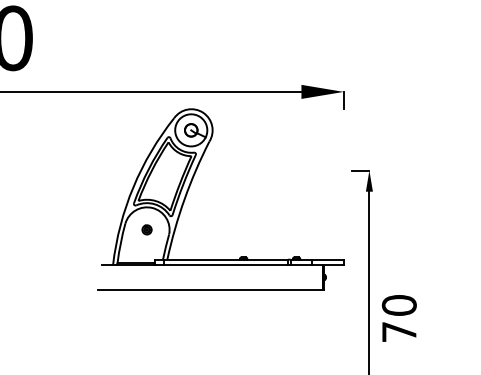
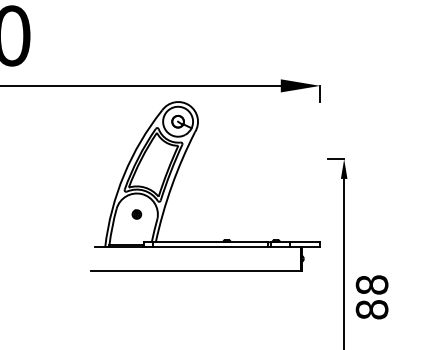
text: (398, 318) -> (371, 297), 70 -> 88

